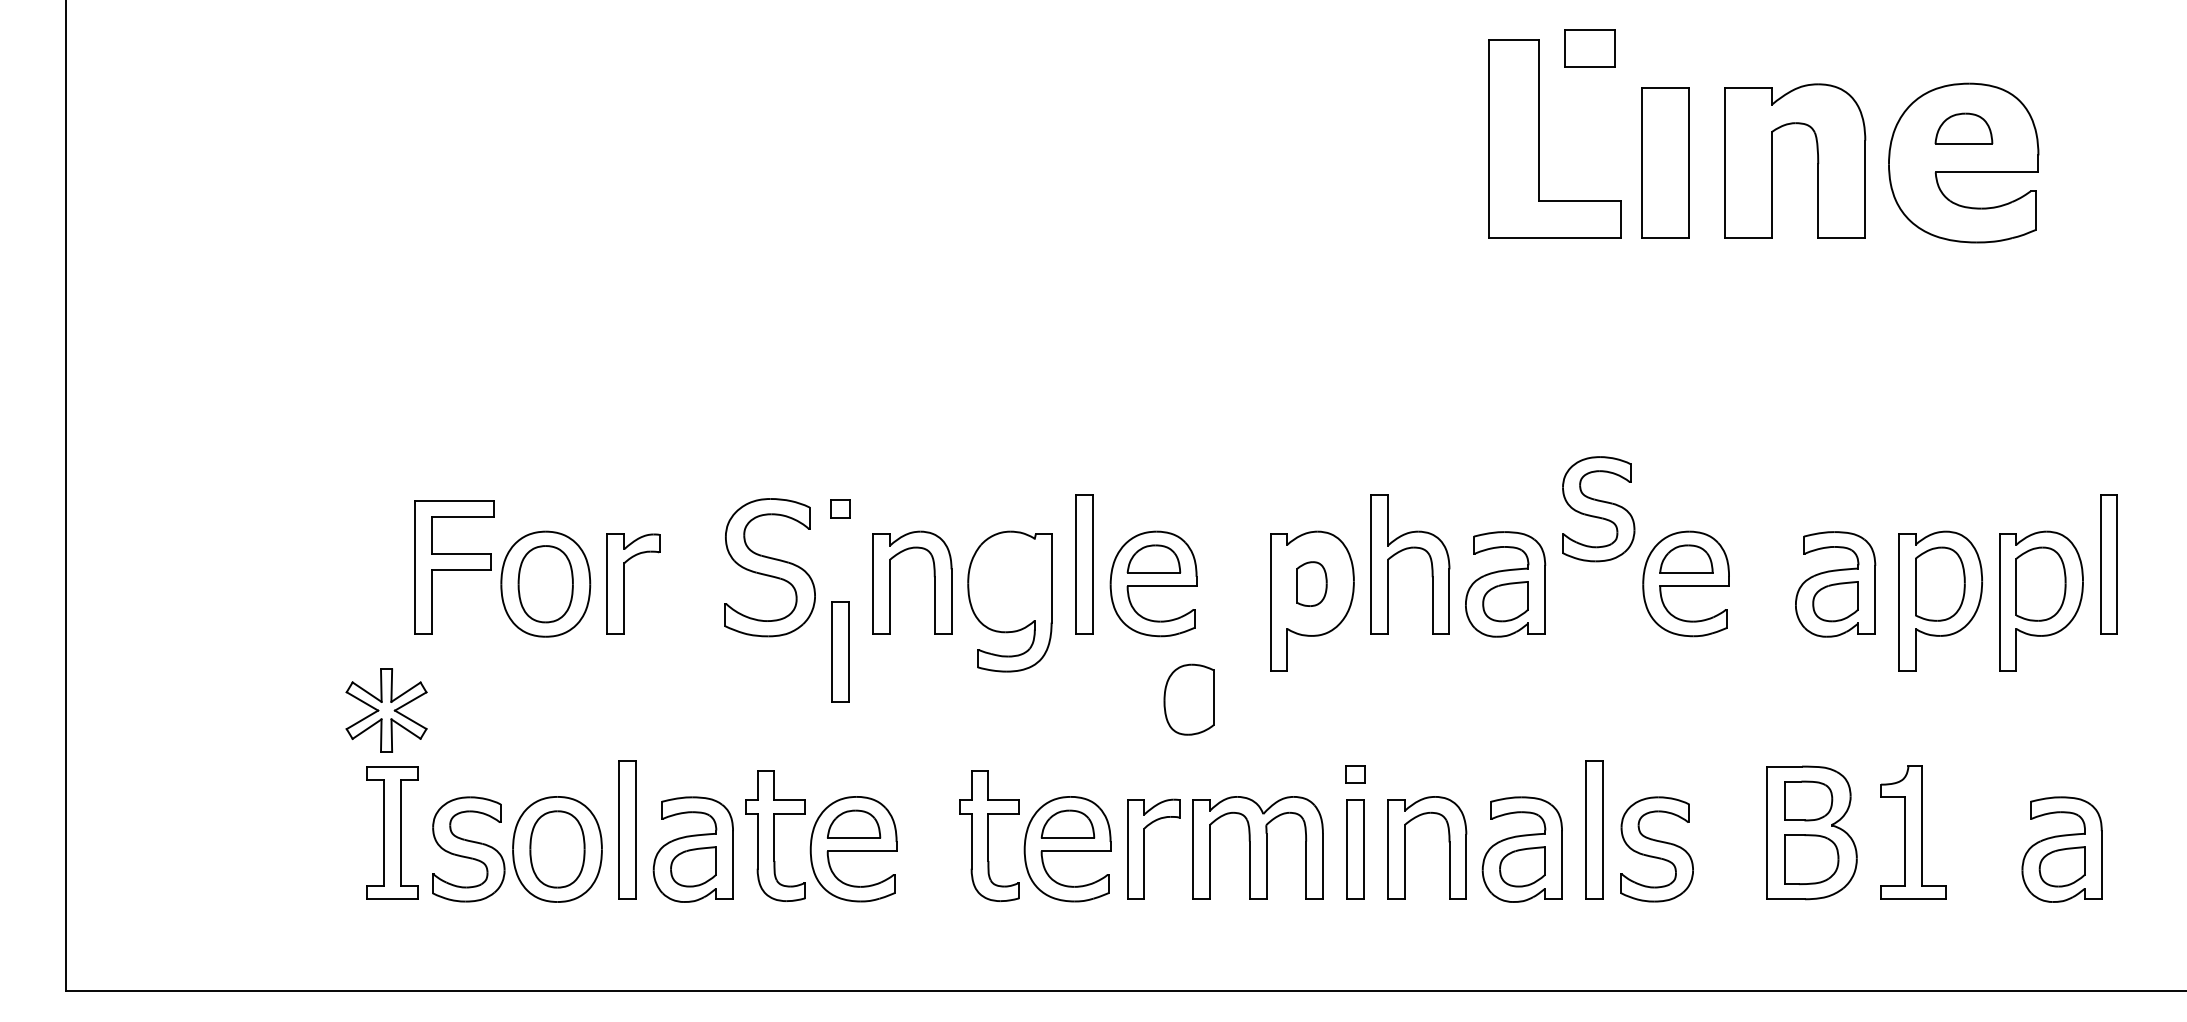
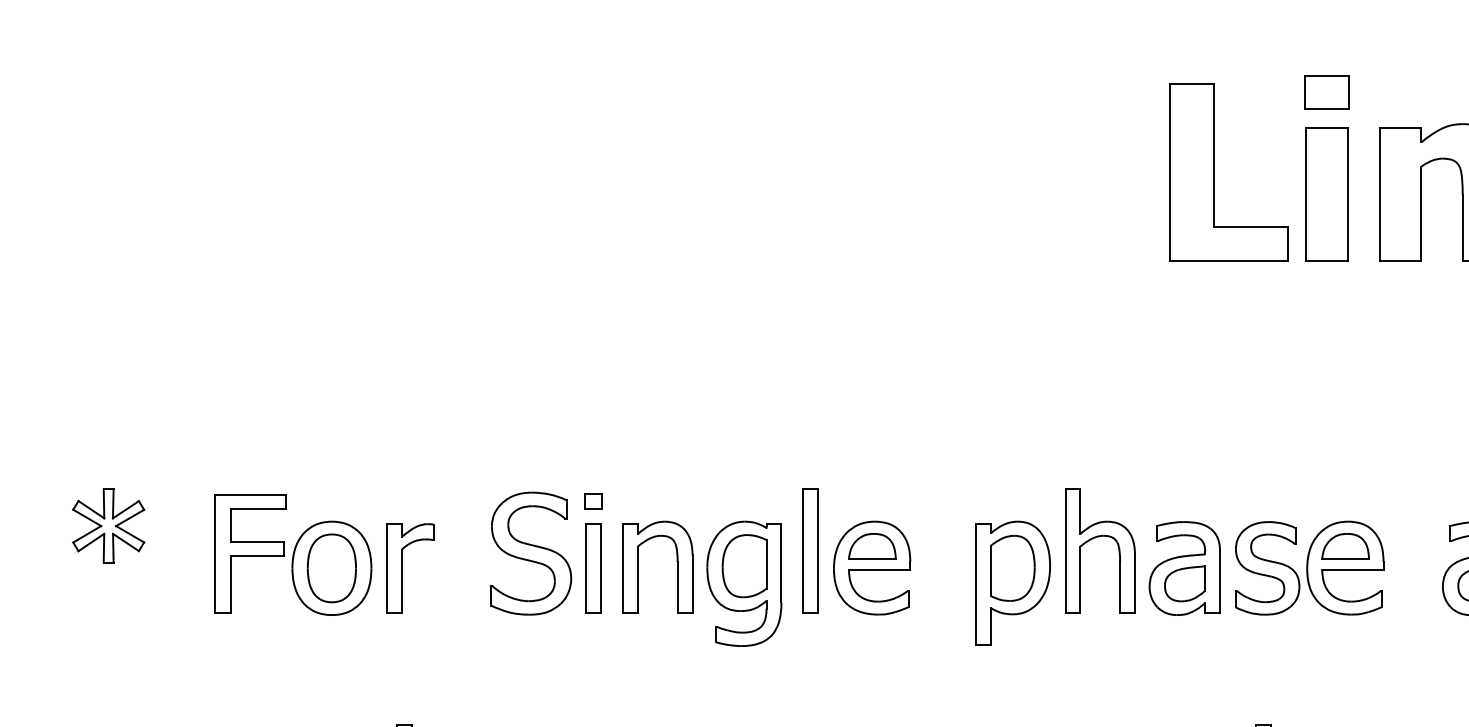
part: (1589, 48) -> (1327, 92), moved
part: (1598, 509) -> (1267, 568), moved
part: (1311, 583) -> (1012, 567), size x1.67
part: (840, 651) -> (593, 567), moved
part: (1188, 699) -> (744, 565), moved
part: (386, 710) -> (108, 525), moved

